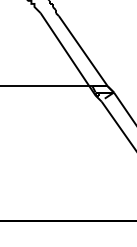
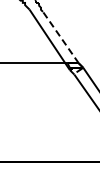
line: (82, 51) -> (60, 37), solid -> dashed

